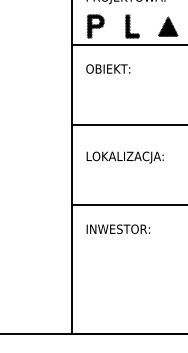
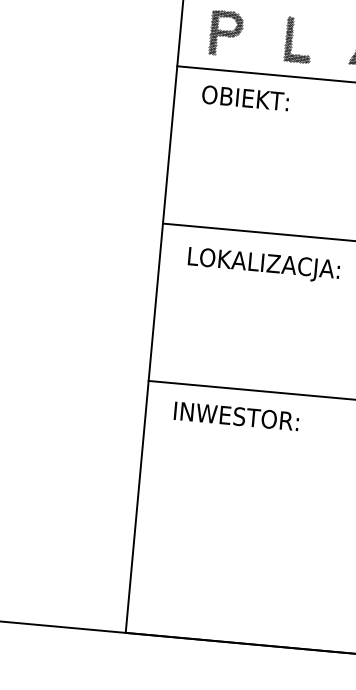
text: (108, 68) -> (246, 97), moved
text: (124, 157) -> (262, 264), moved
text: (117, 228) -> (235, 414), moved

